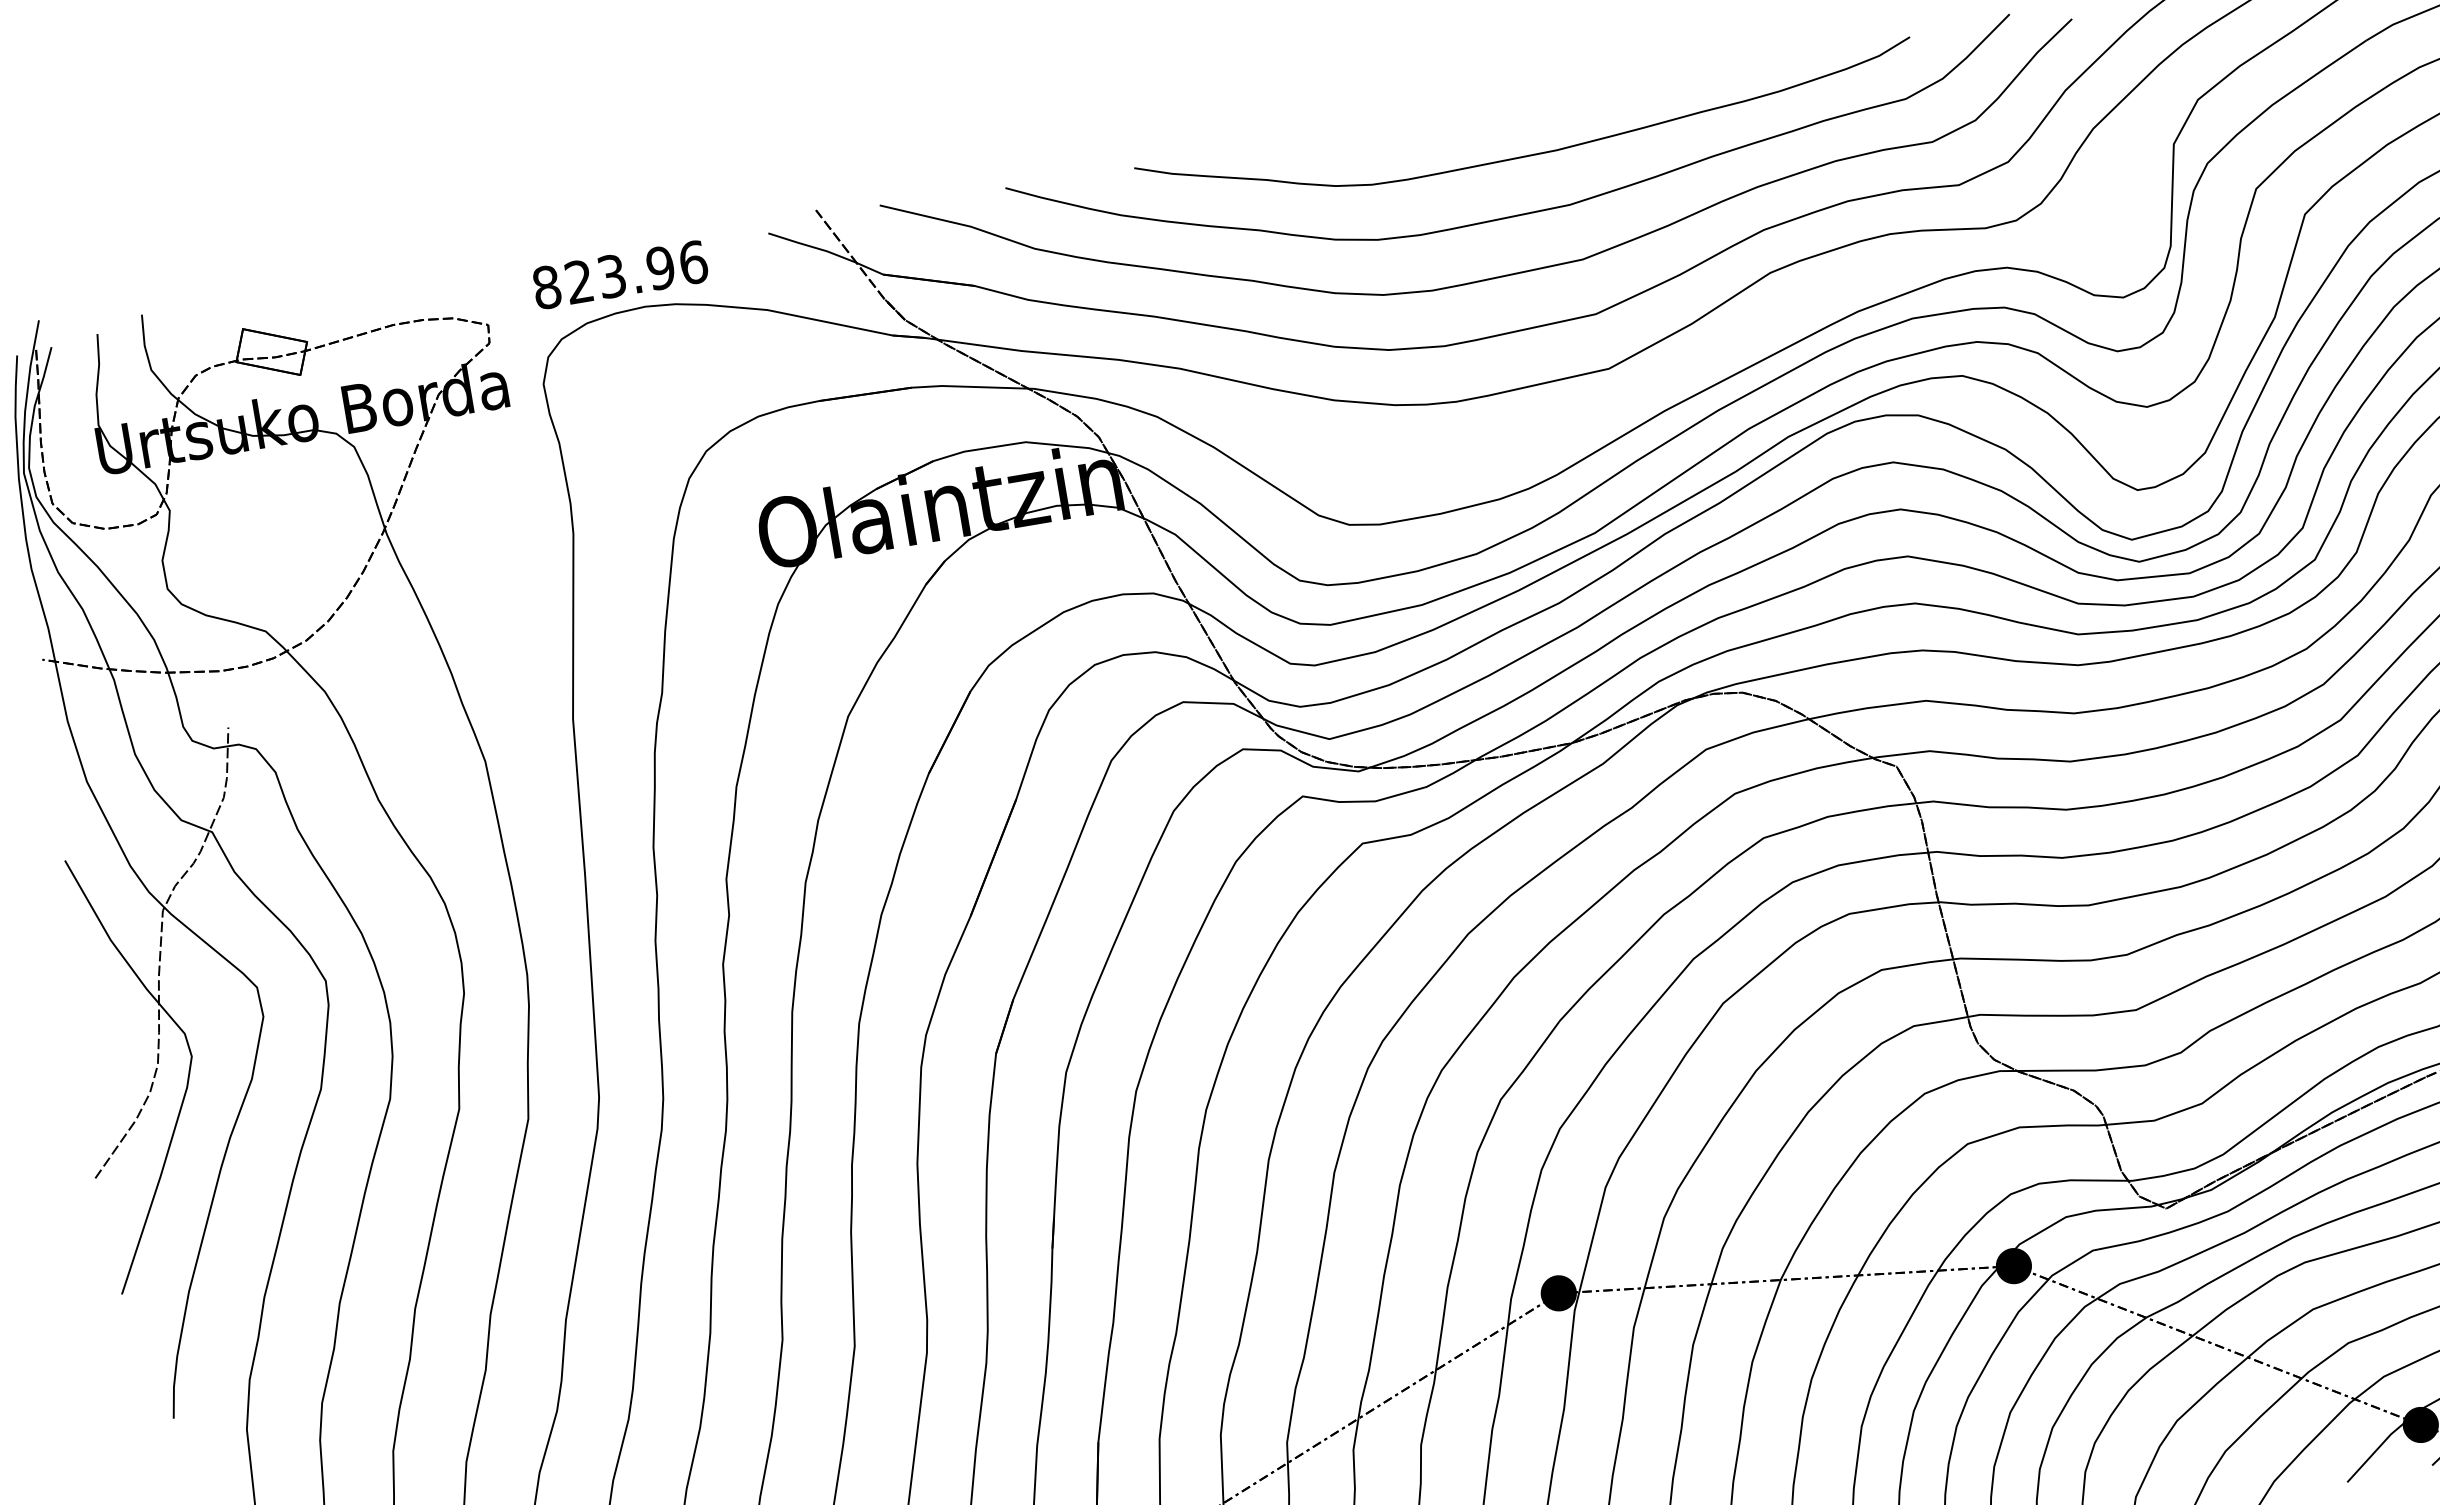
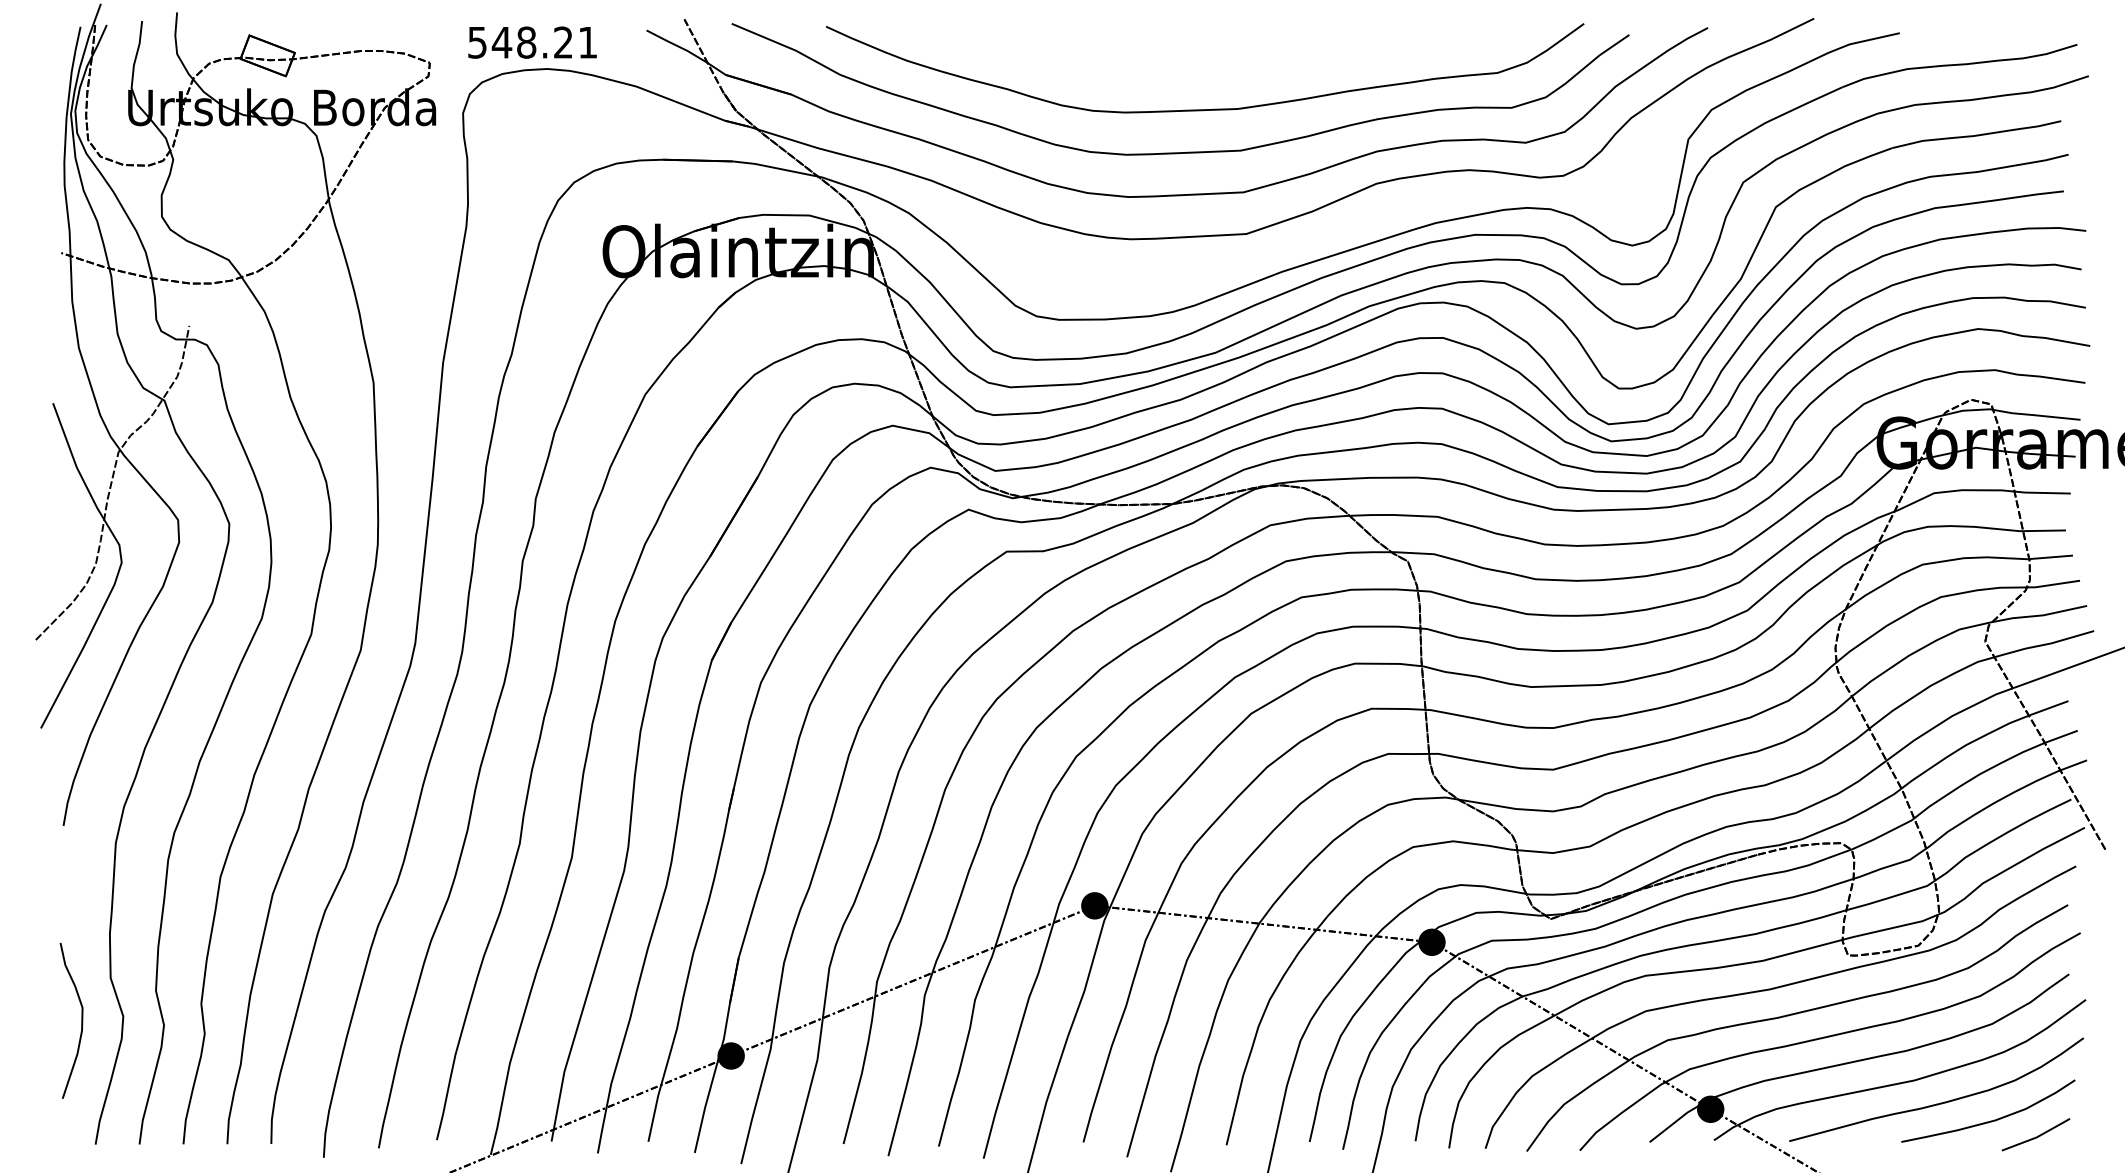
curve: (1531, 153) -> (1216, 66), removed
text: (619, 274) -> (532, 42), 823.96 -> 548.21

